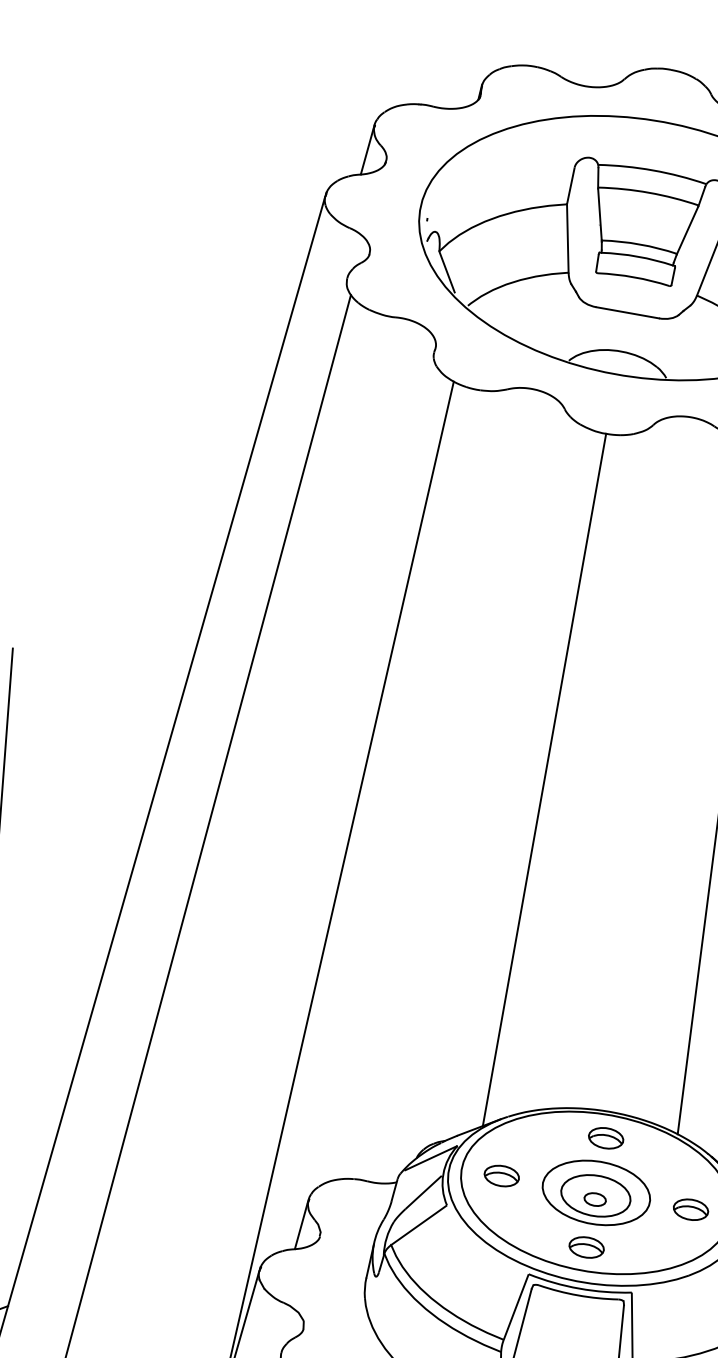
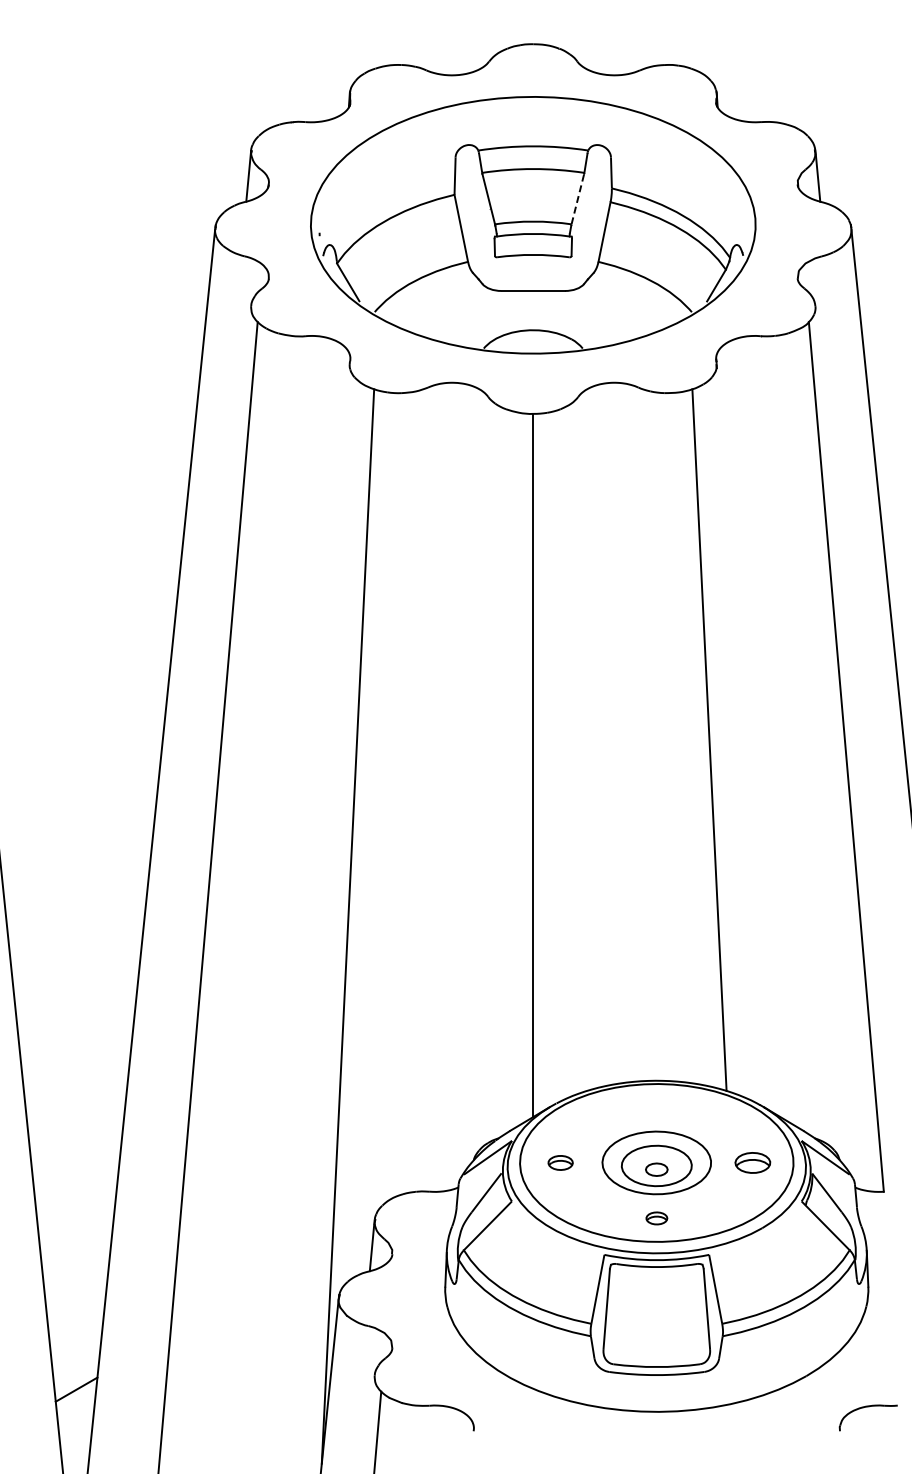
line: (687, 230) -> (577, 199), solid -> dashed
part: (605, 1138) -> (656, 1107), removed
part: (501, 1175) -> (560, 1162), size x0.7
part: (586, 1247) -> (656, 1218), size x0.6

